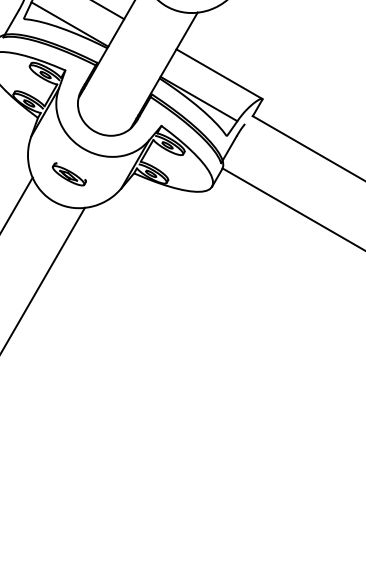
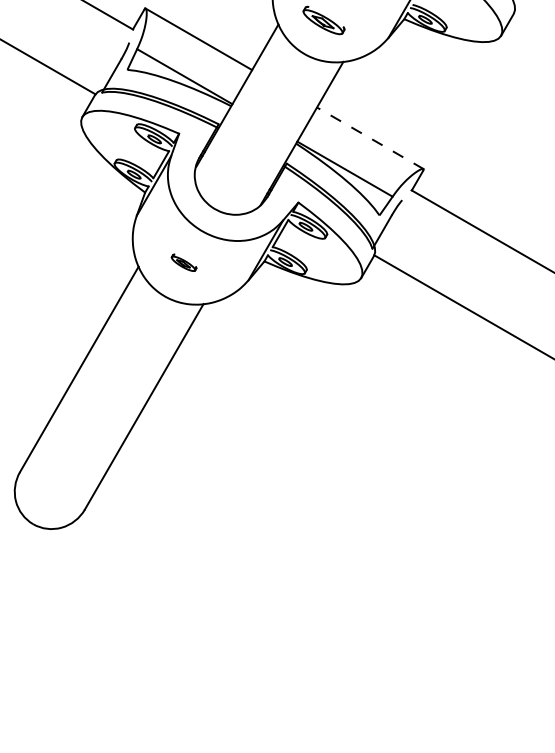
line: (219, 74) -> (370, 138), solid -> dashed
part: (68, 174) -> (183, 262), size x0.6

